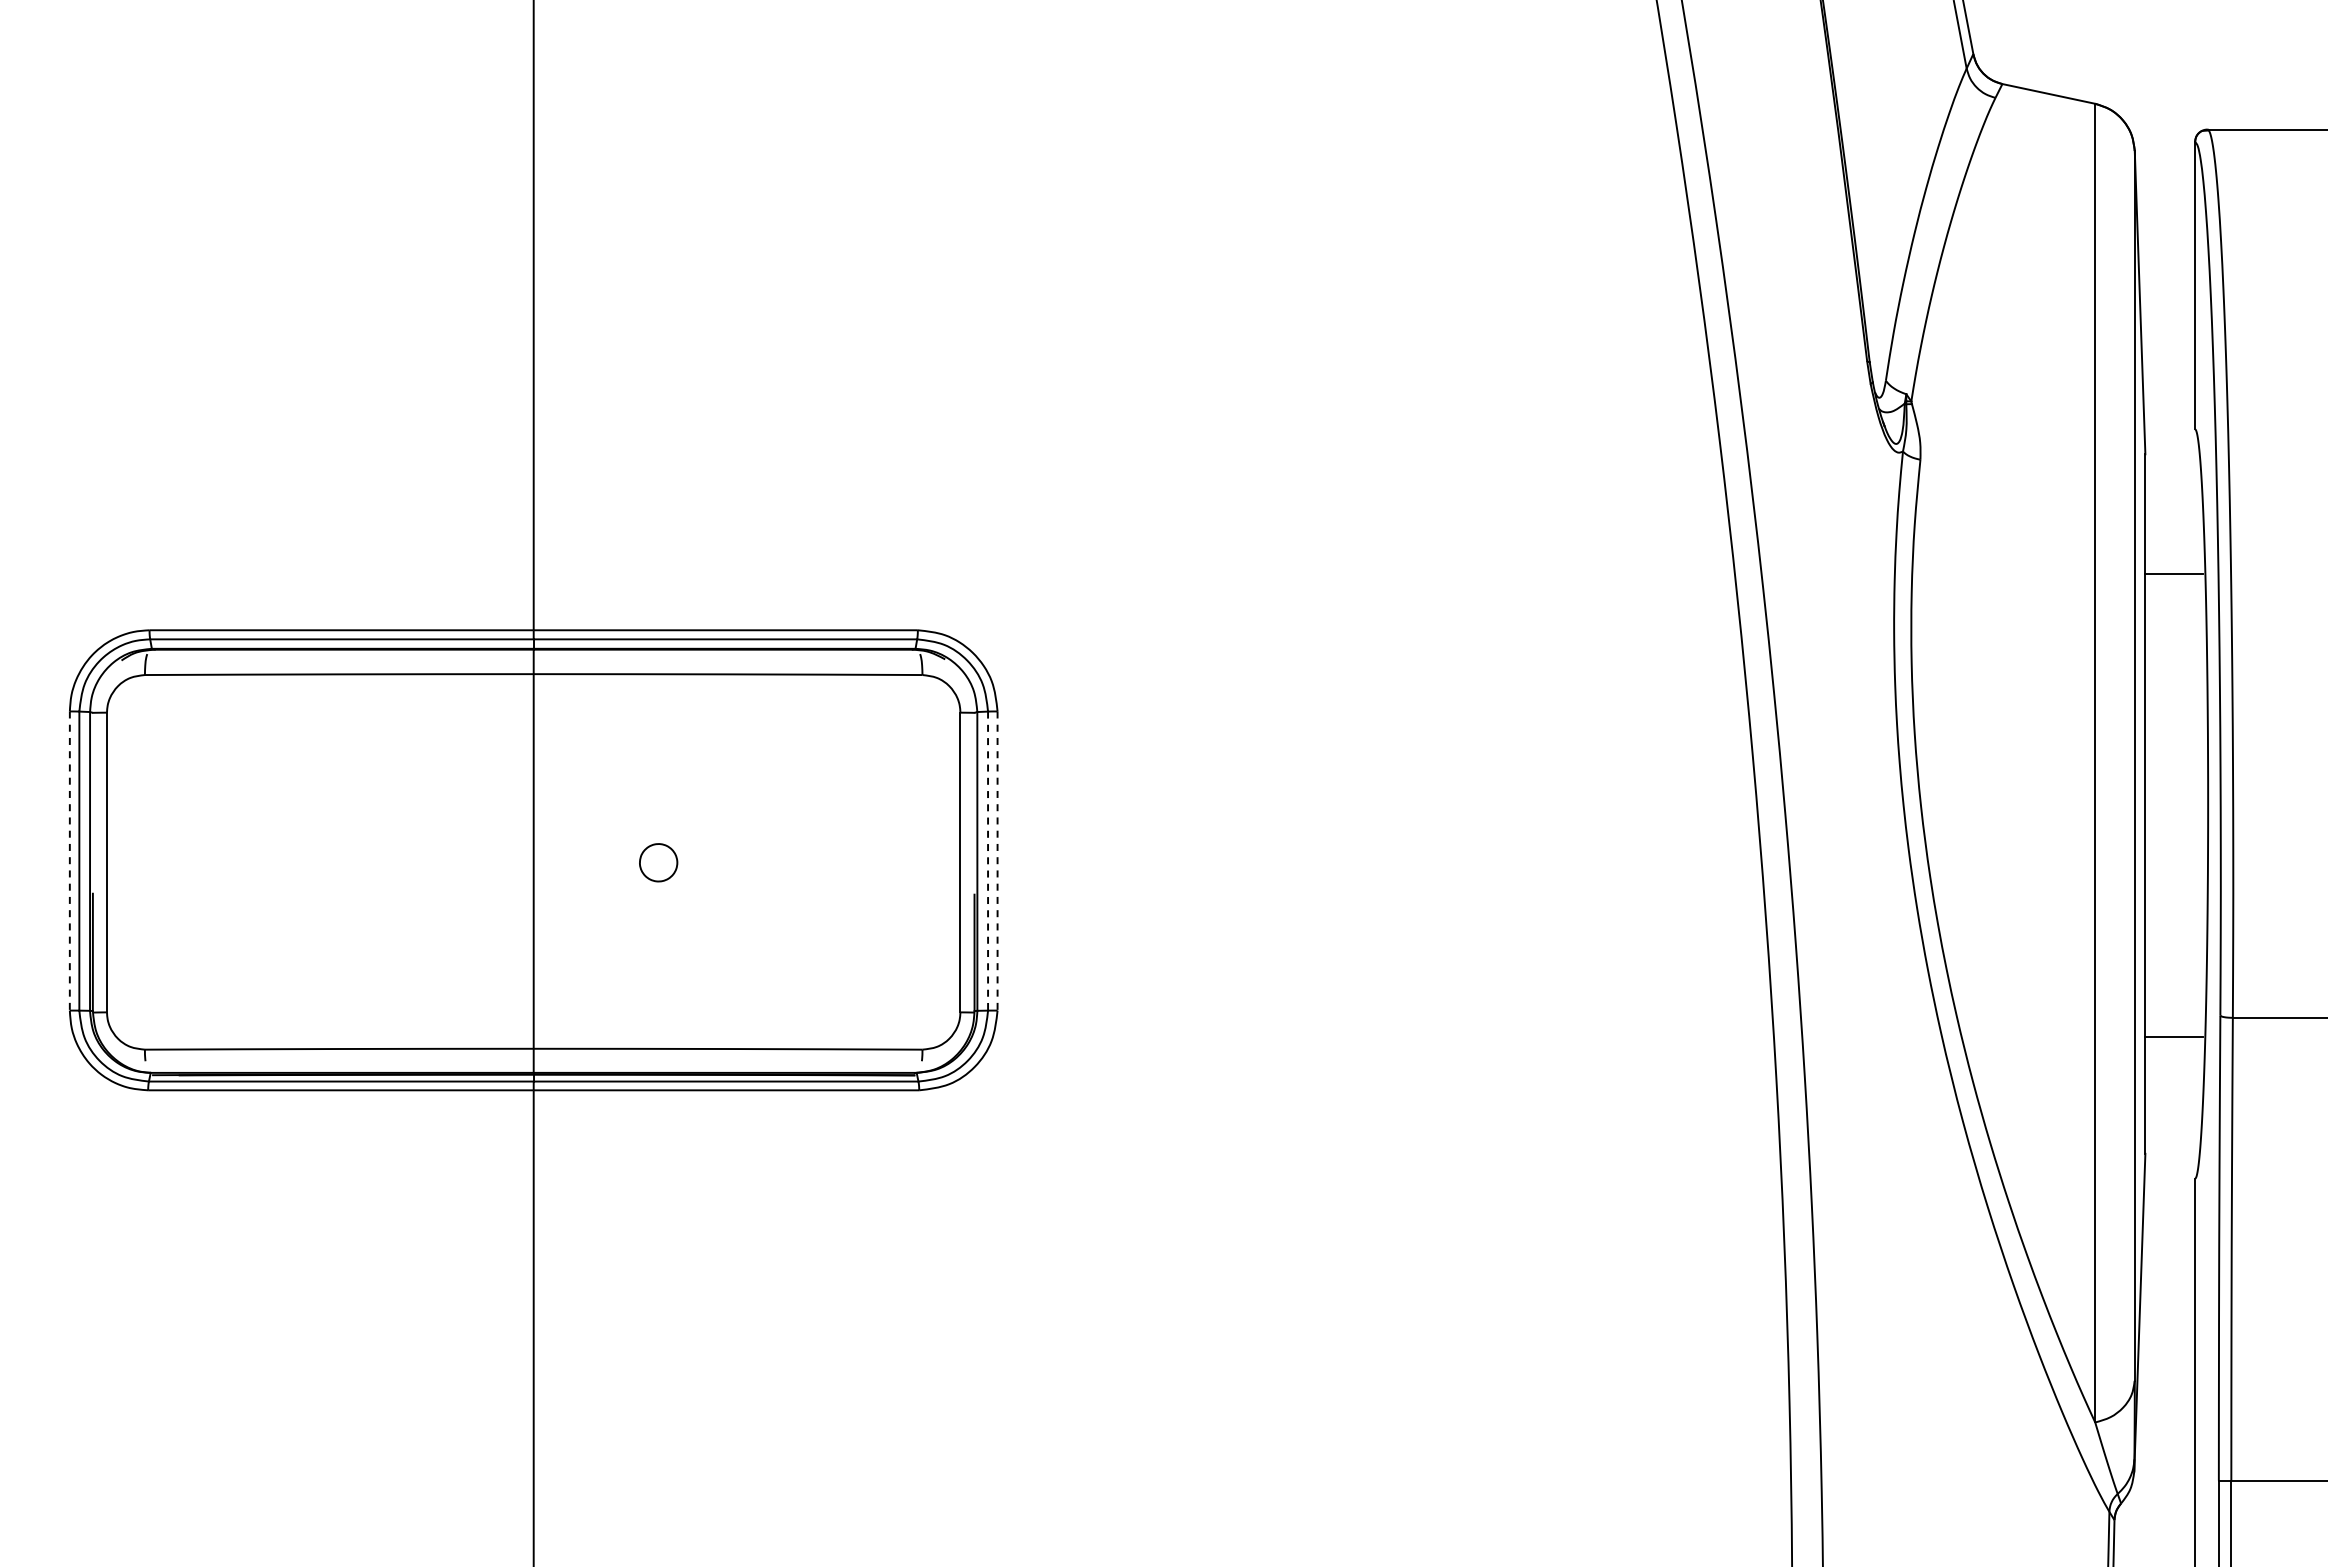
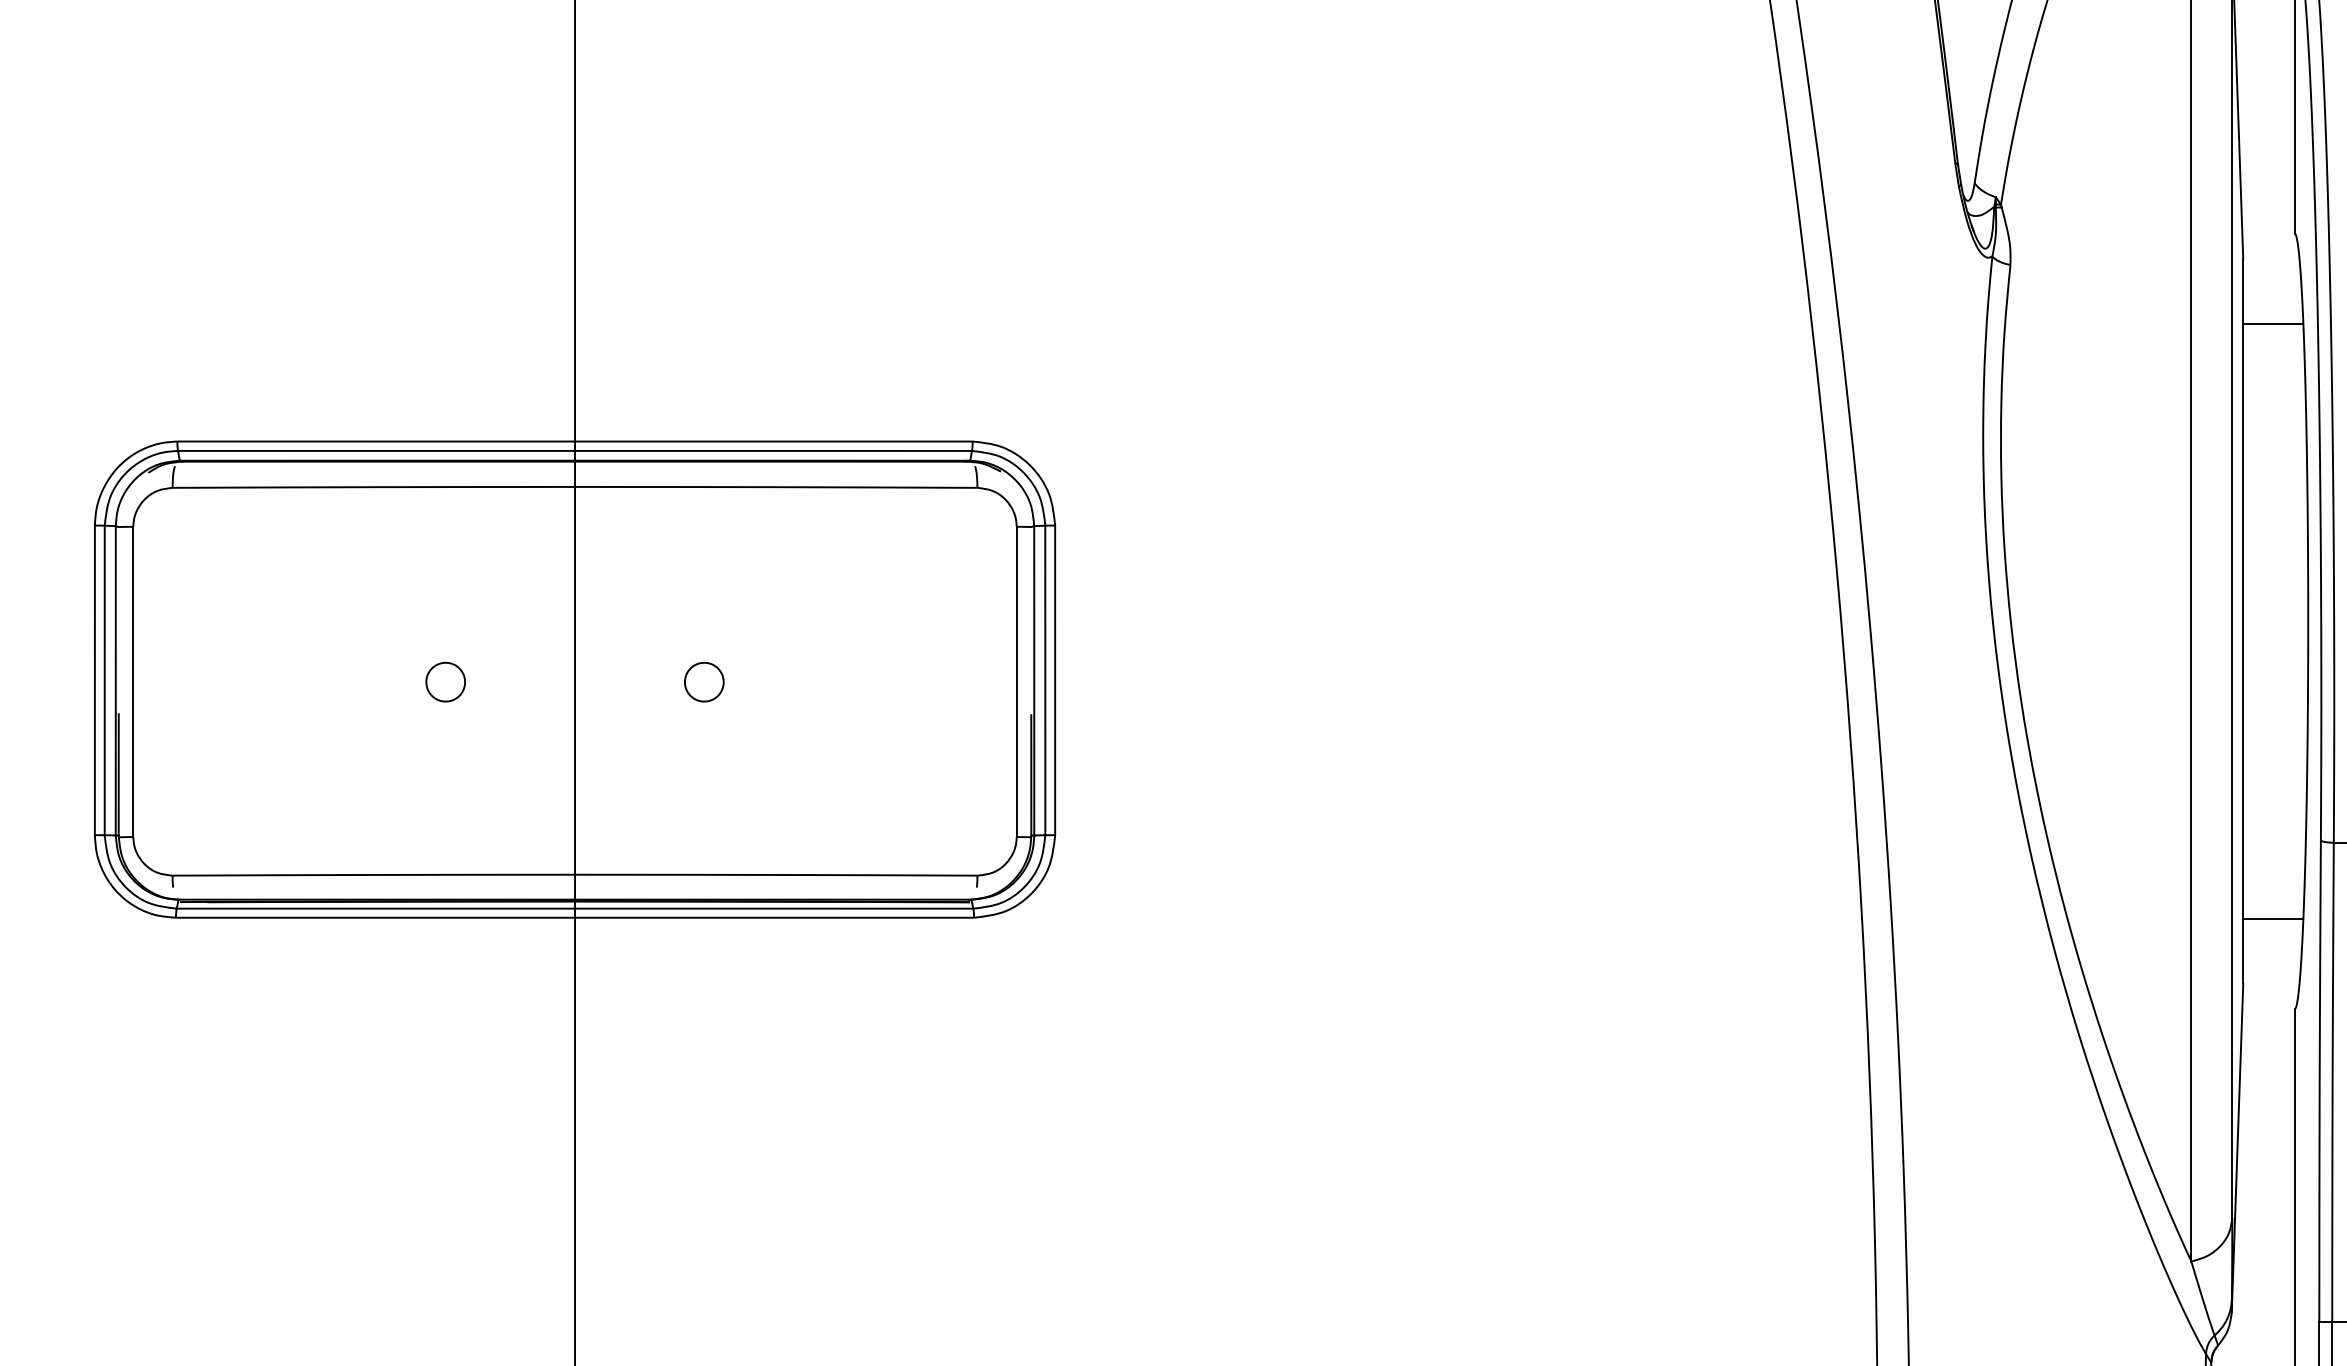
line: (2174, 573) -> (2273, 323), moved
line: (69, 861) -> (94, 680), dashed -> solid
line: (988, 861) -> (1045, 680), dashed -> solid
line: (997, 861) -> (1055, 680), dashed -> solid
part: (408, 862) -> (445, 681), added
line: (2174, 1037) -> (2273, 918), moved

